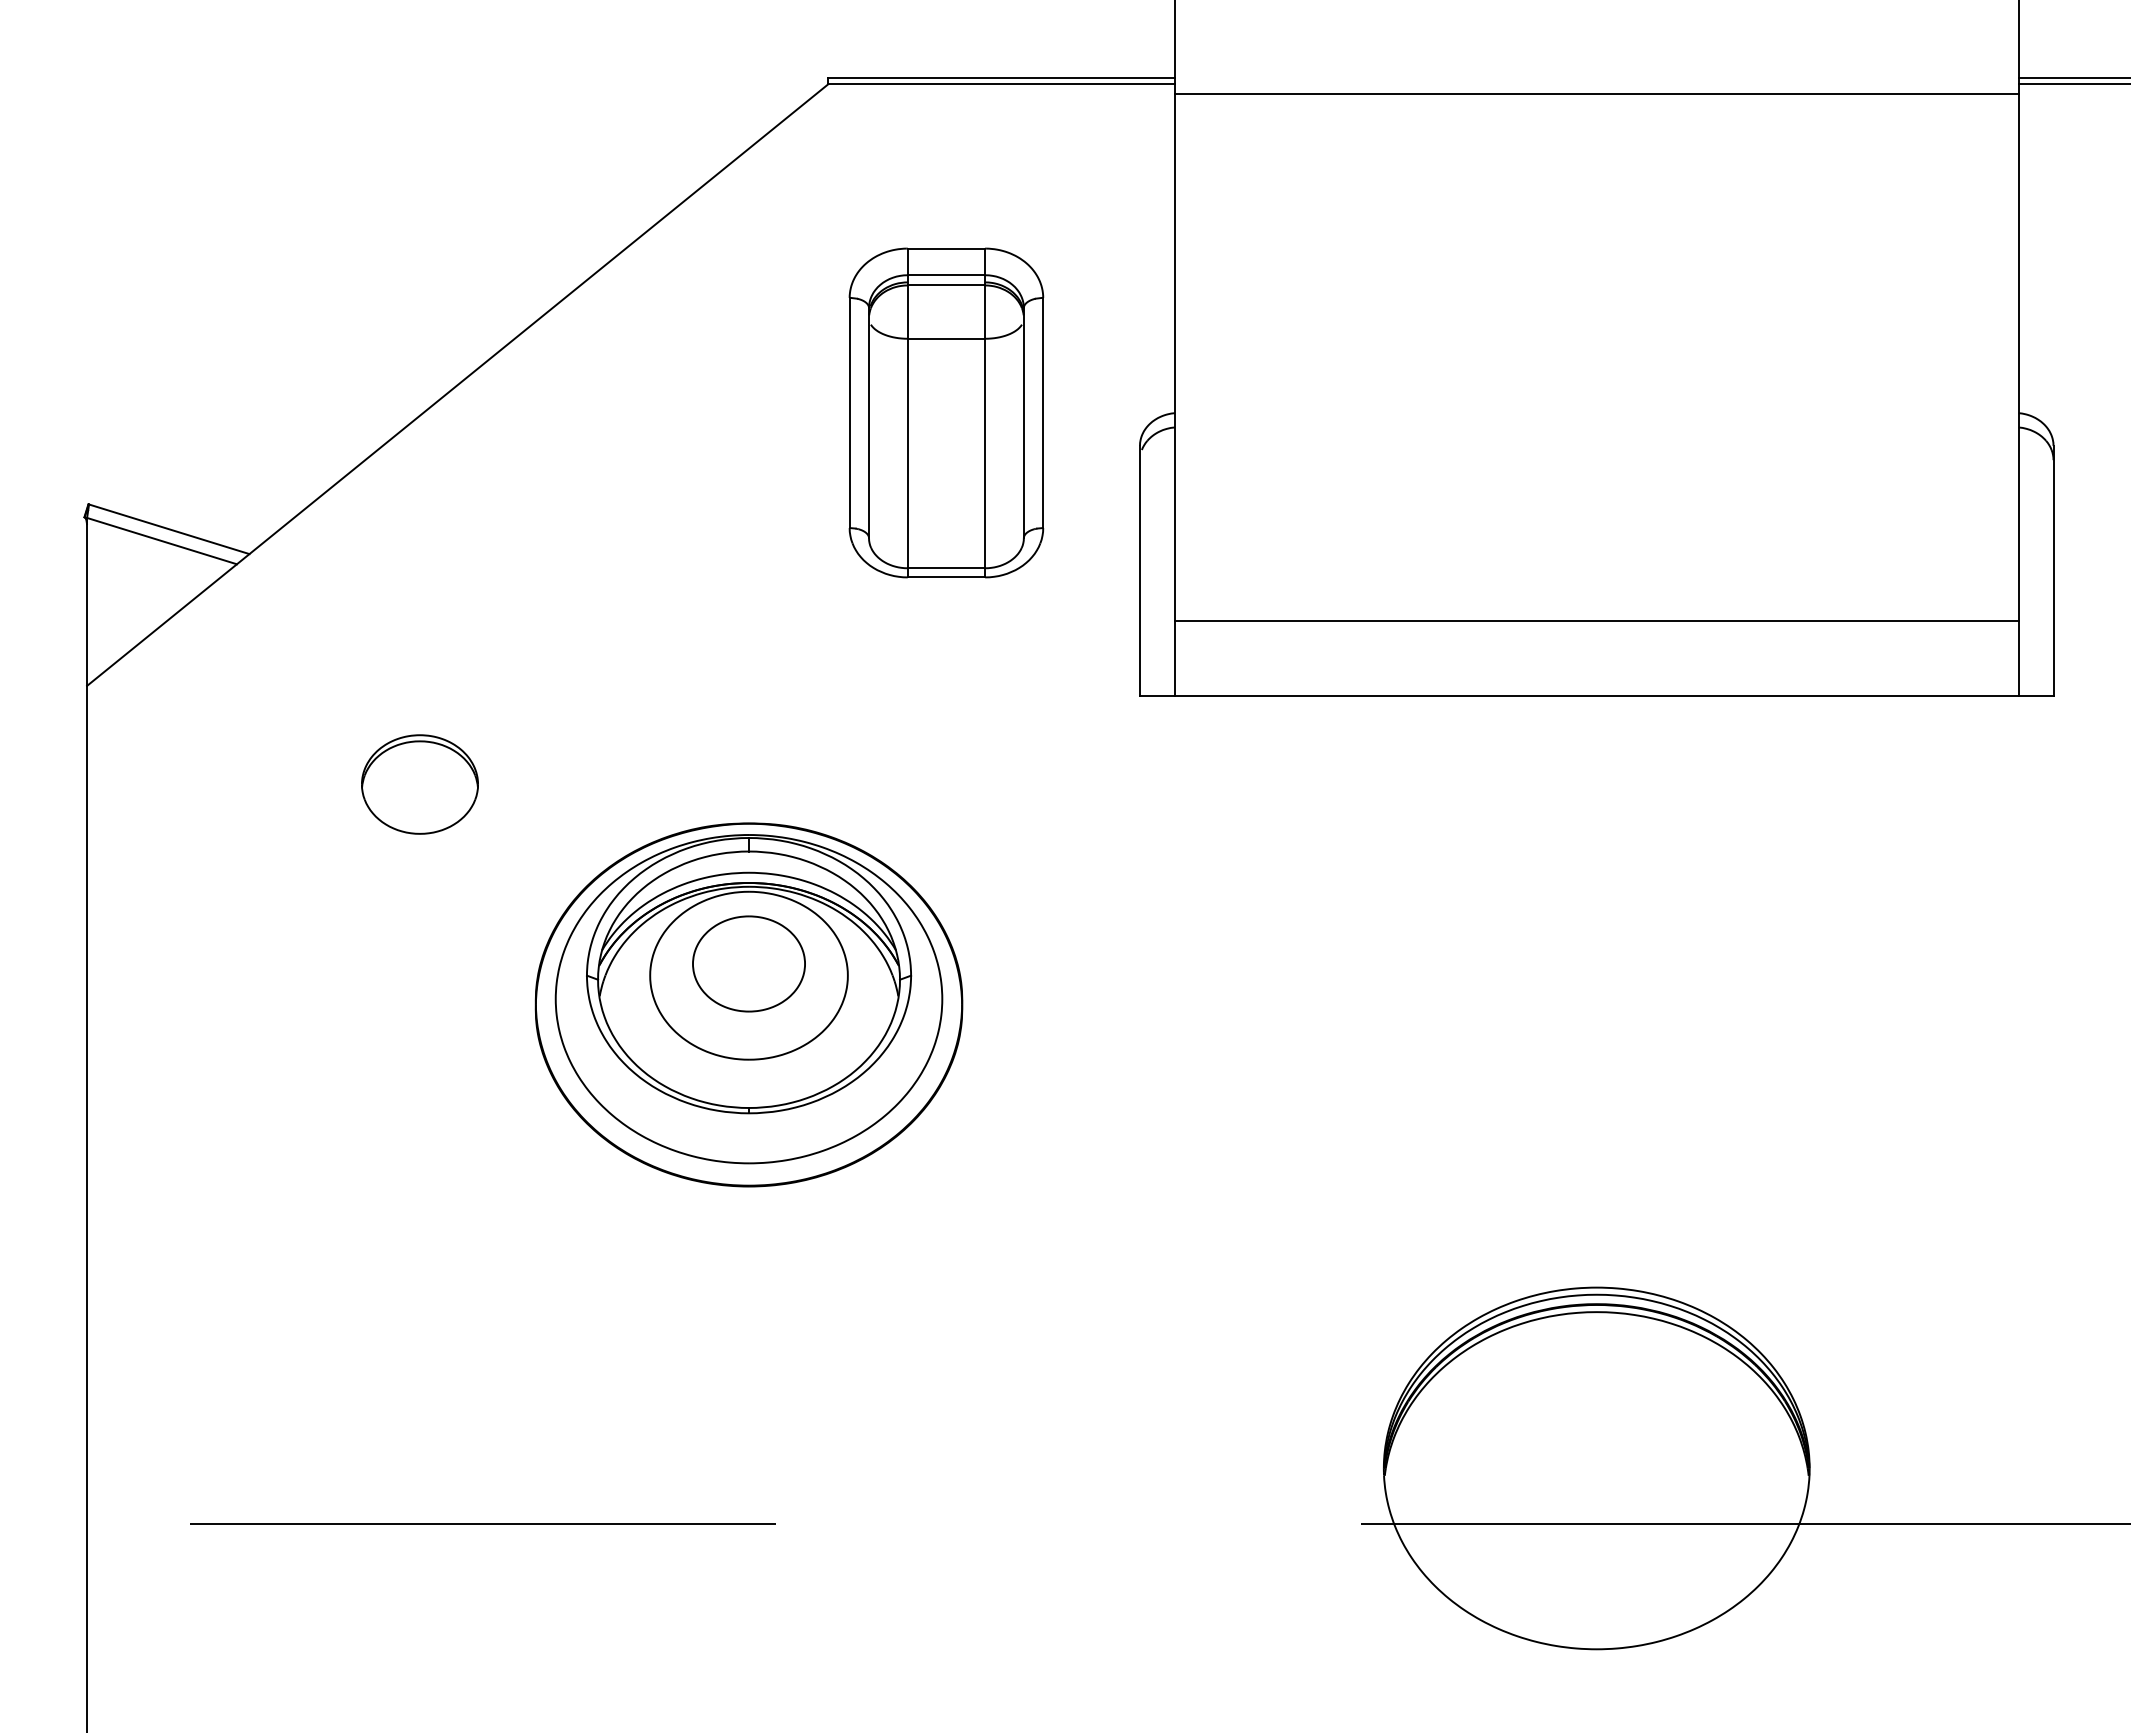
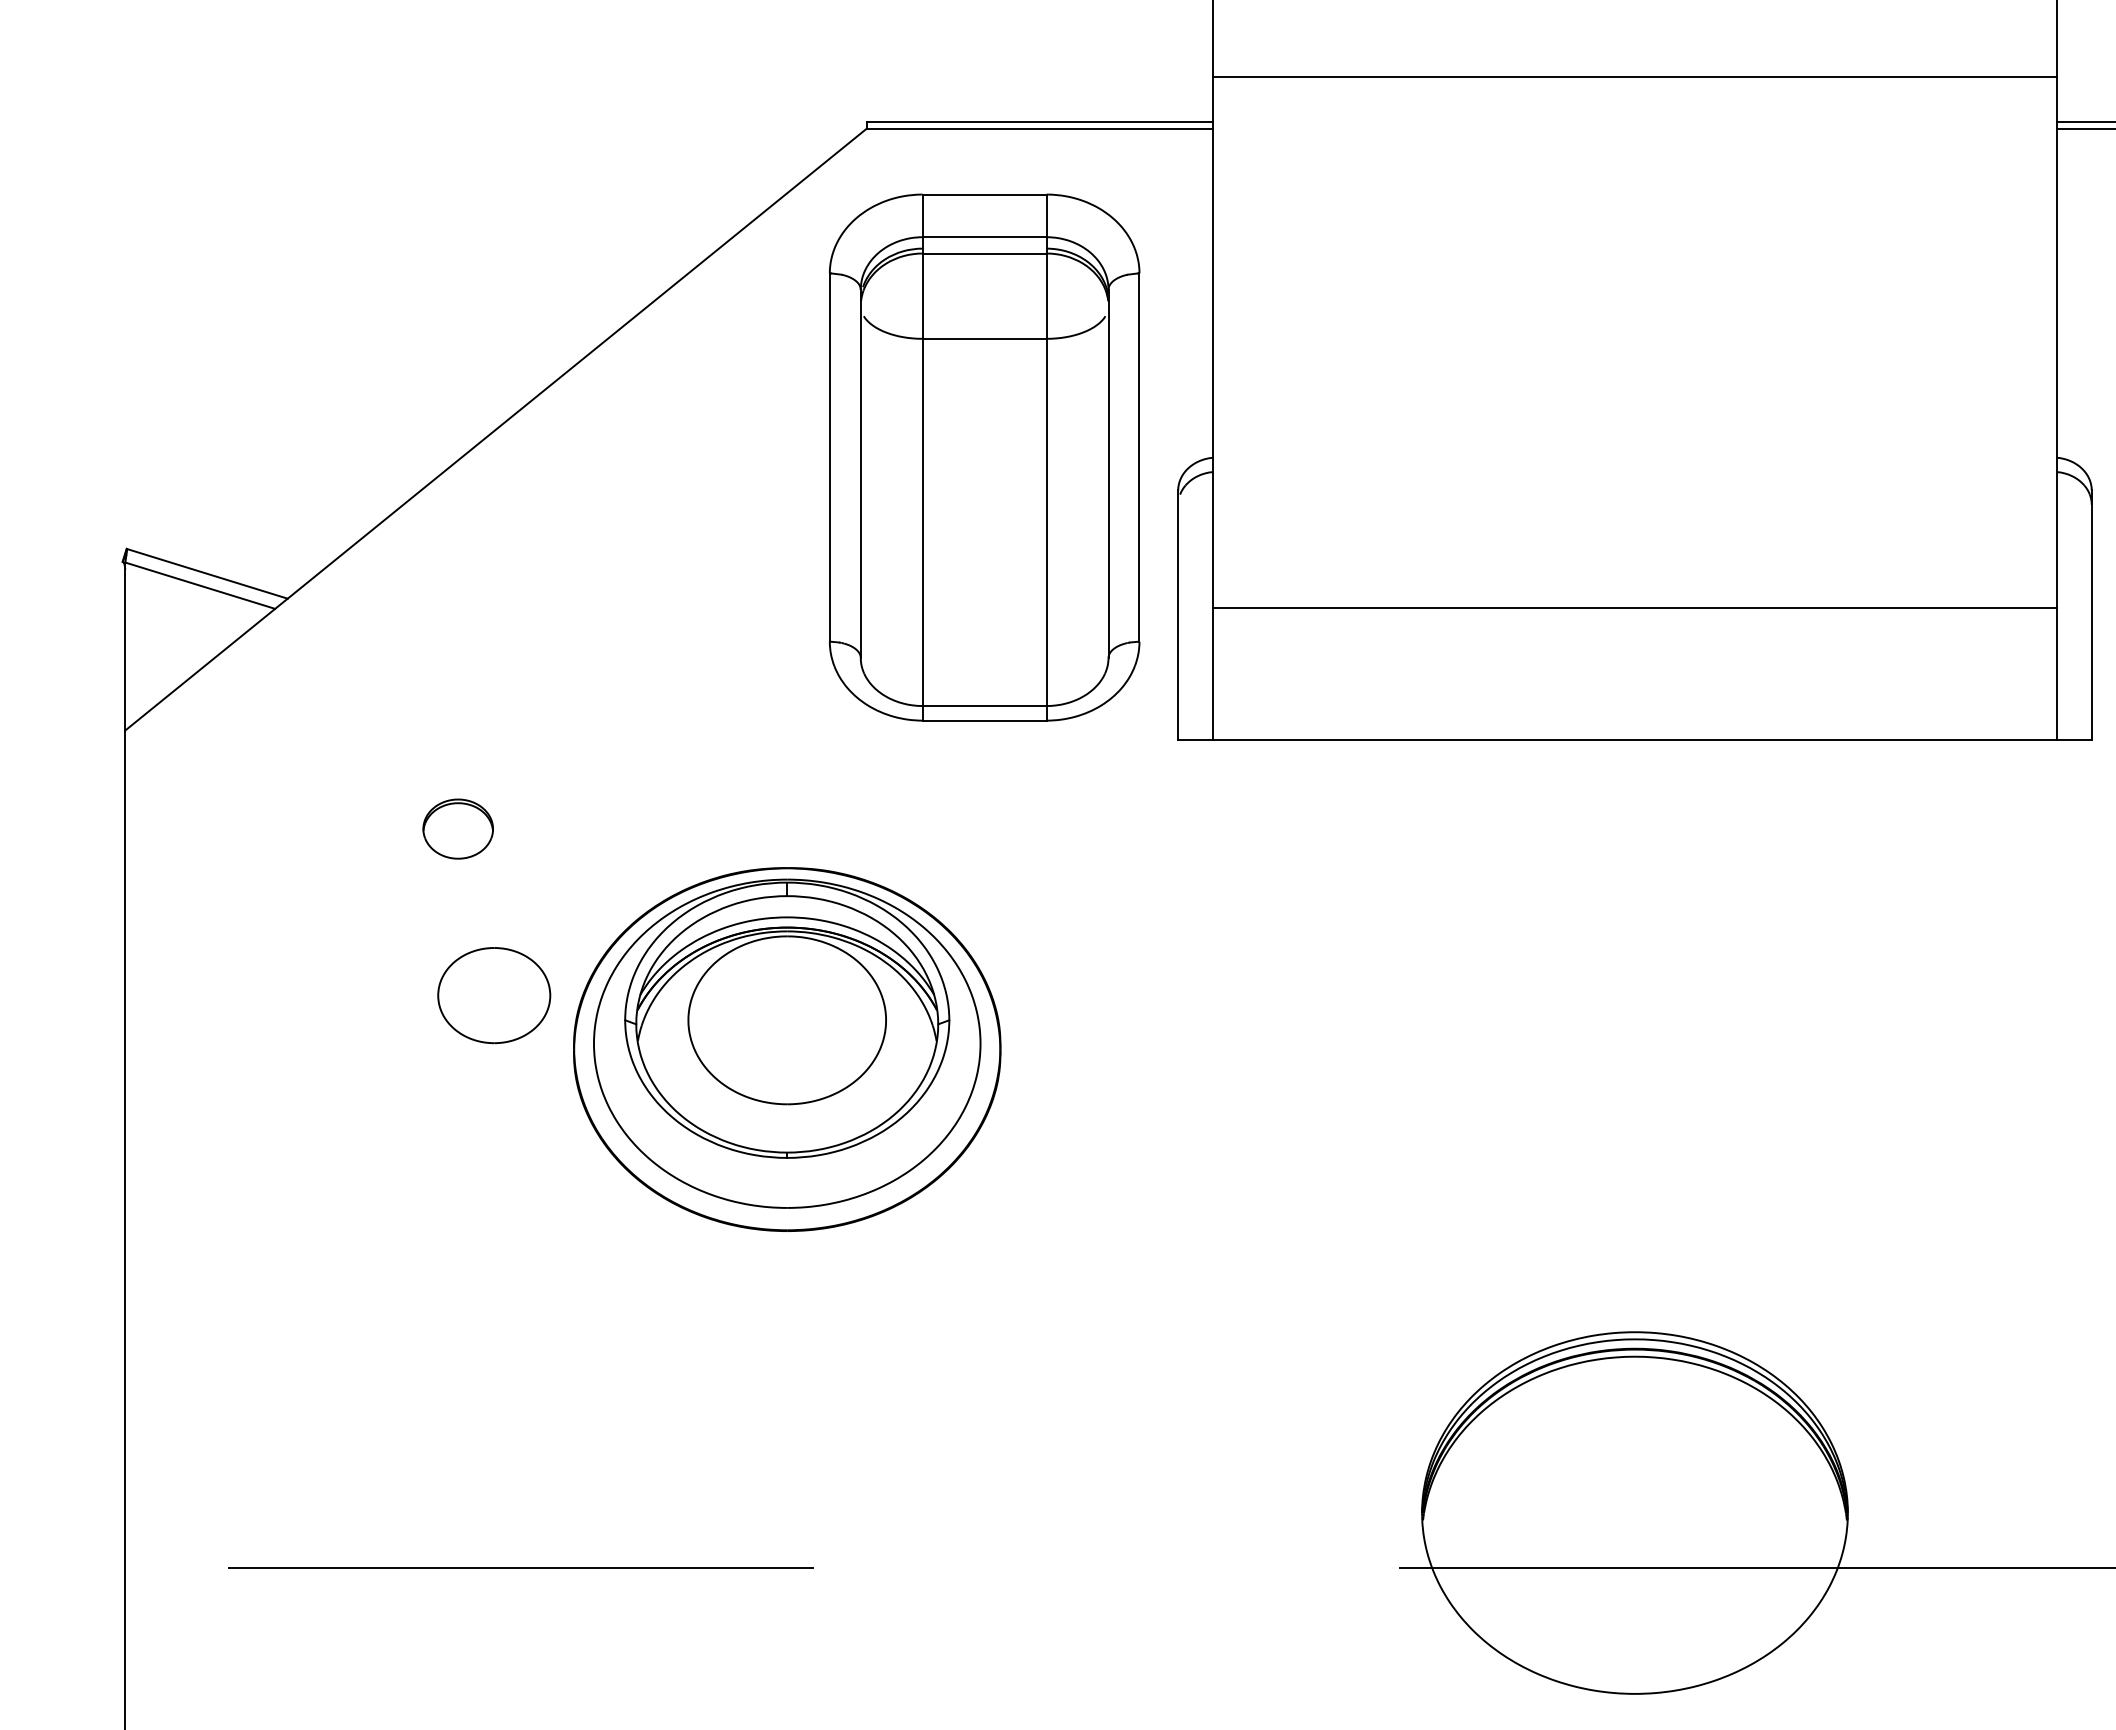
line: (1596, 94) -> (1634, 77), moved
part: (946, 412) -> (984, 457), size x1.6
line: (1596, 621) -> (1634, 608), moved
part: (419, 784) -> (457, 829), size x0.6
part: (748, 963) -> (493, 995), moved

